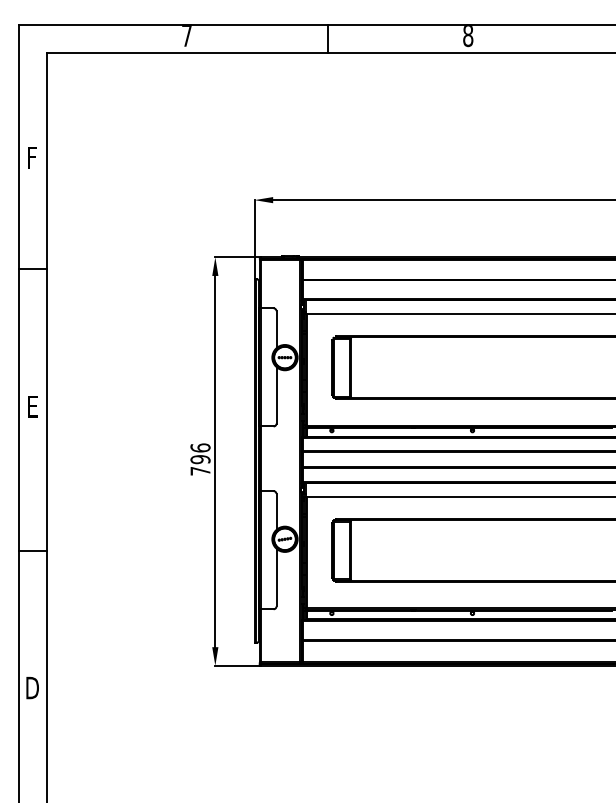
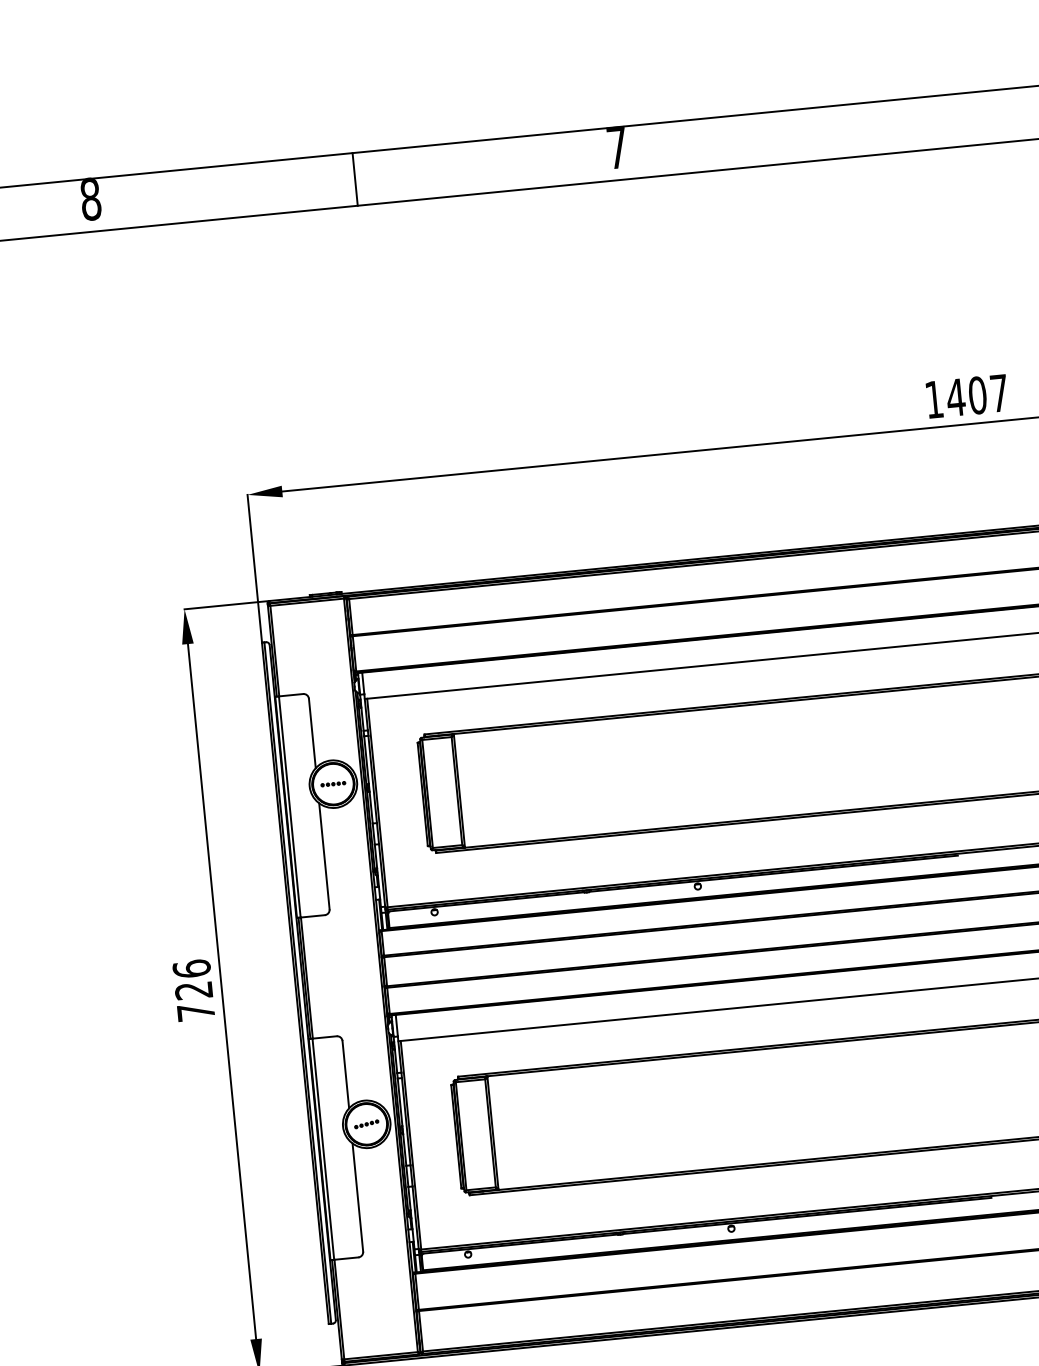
text: (186, 36) -> (90, 201), 7 -> 8
text: (468, 36) -> (618, 149), 8 -> 7
text: (200, 459) -> (193, 990), 796 -> 726

